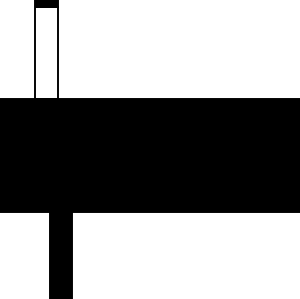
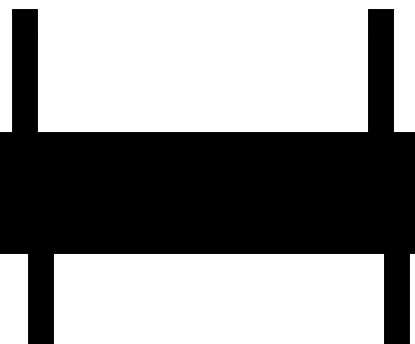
fill: (46, 53) -> (25, 83), added

